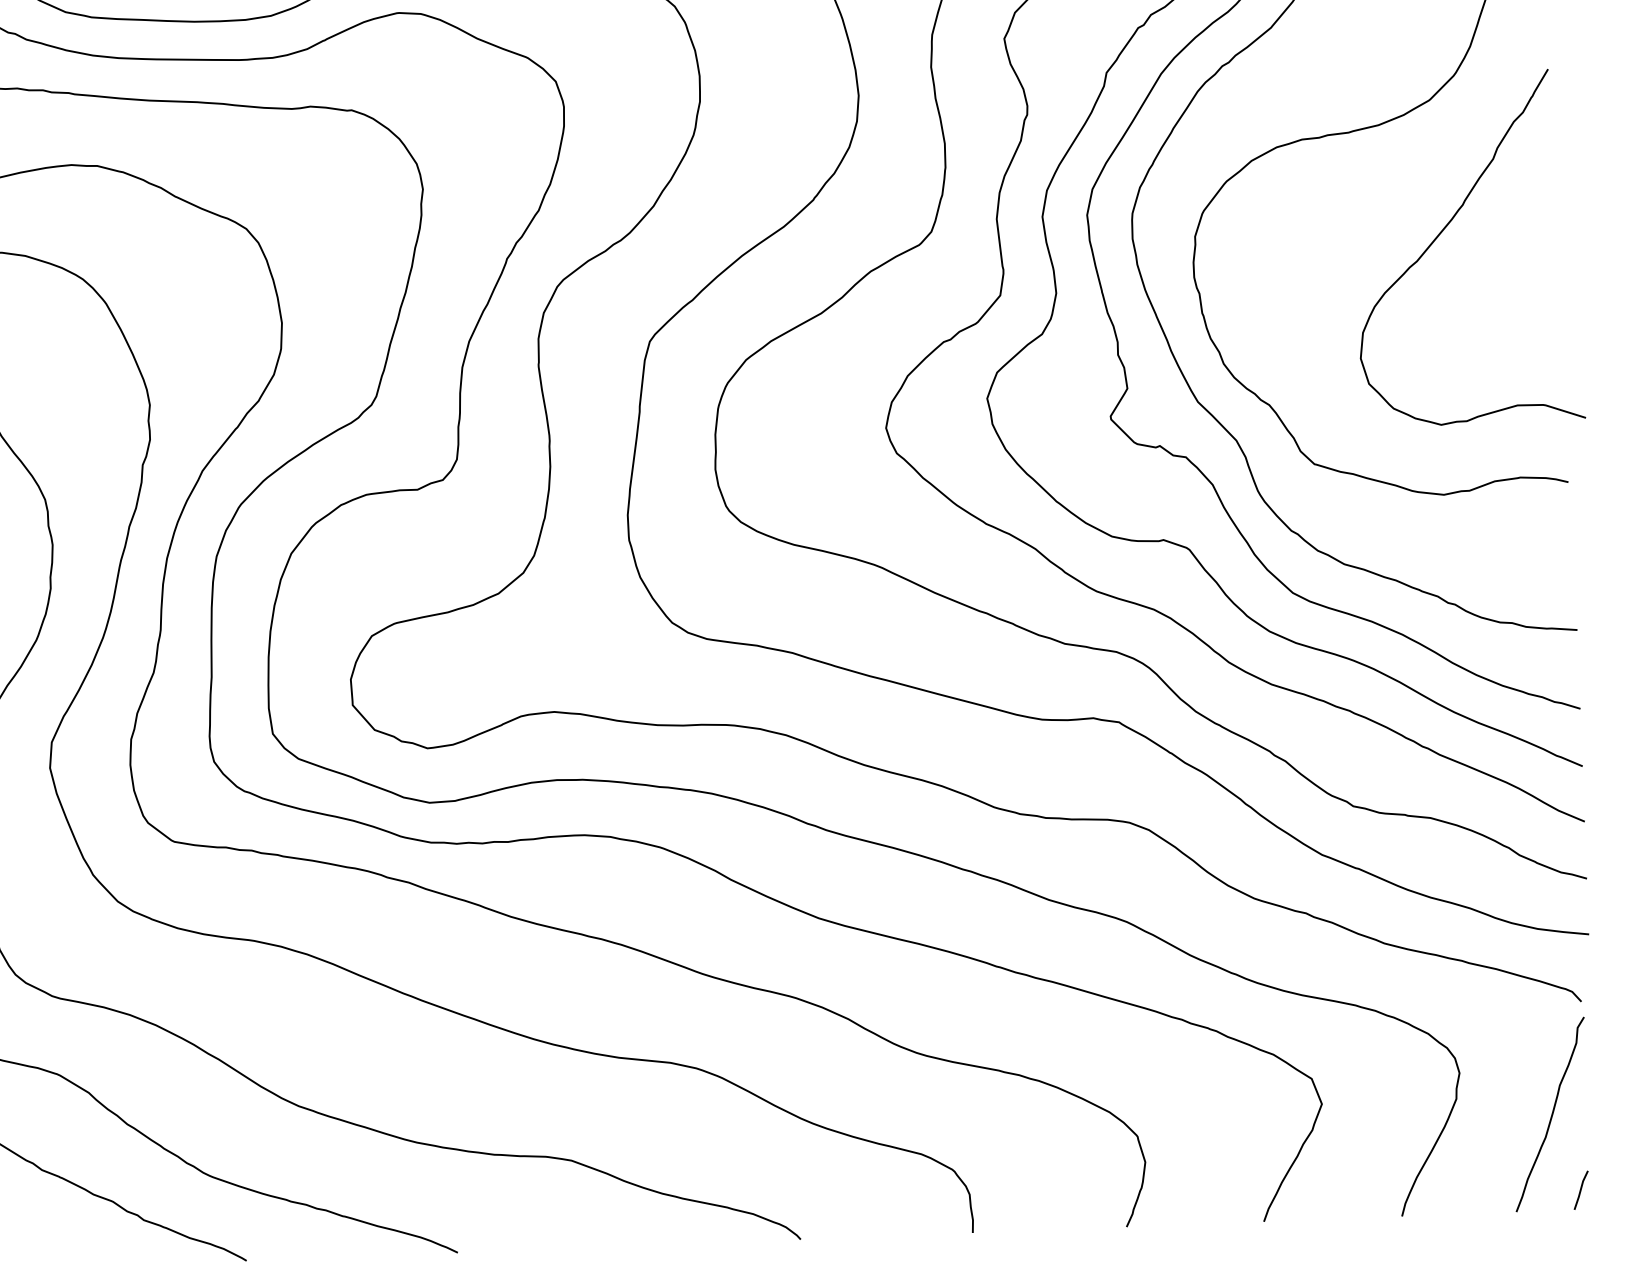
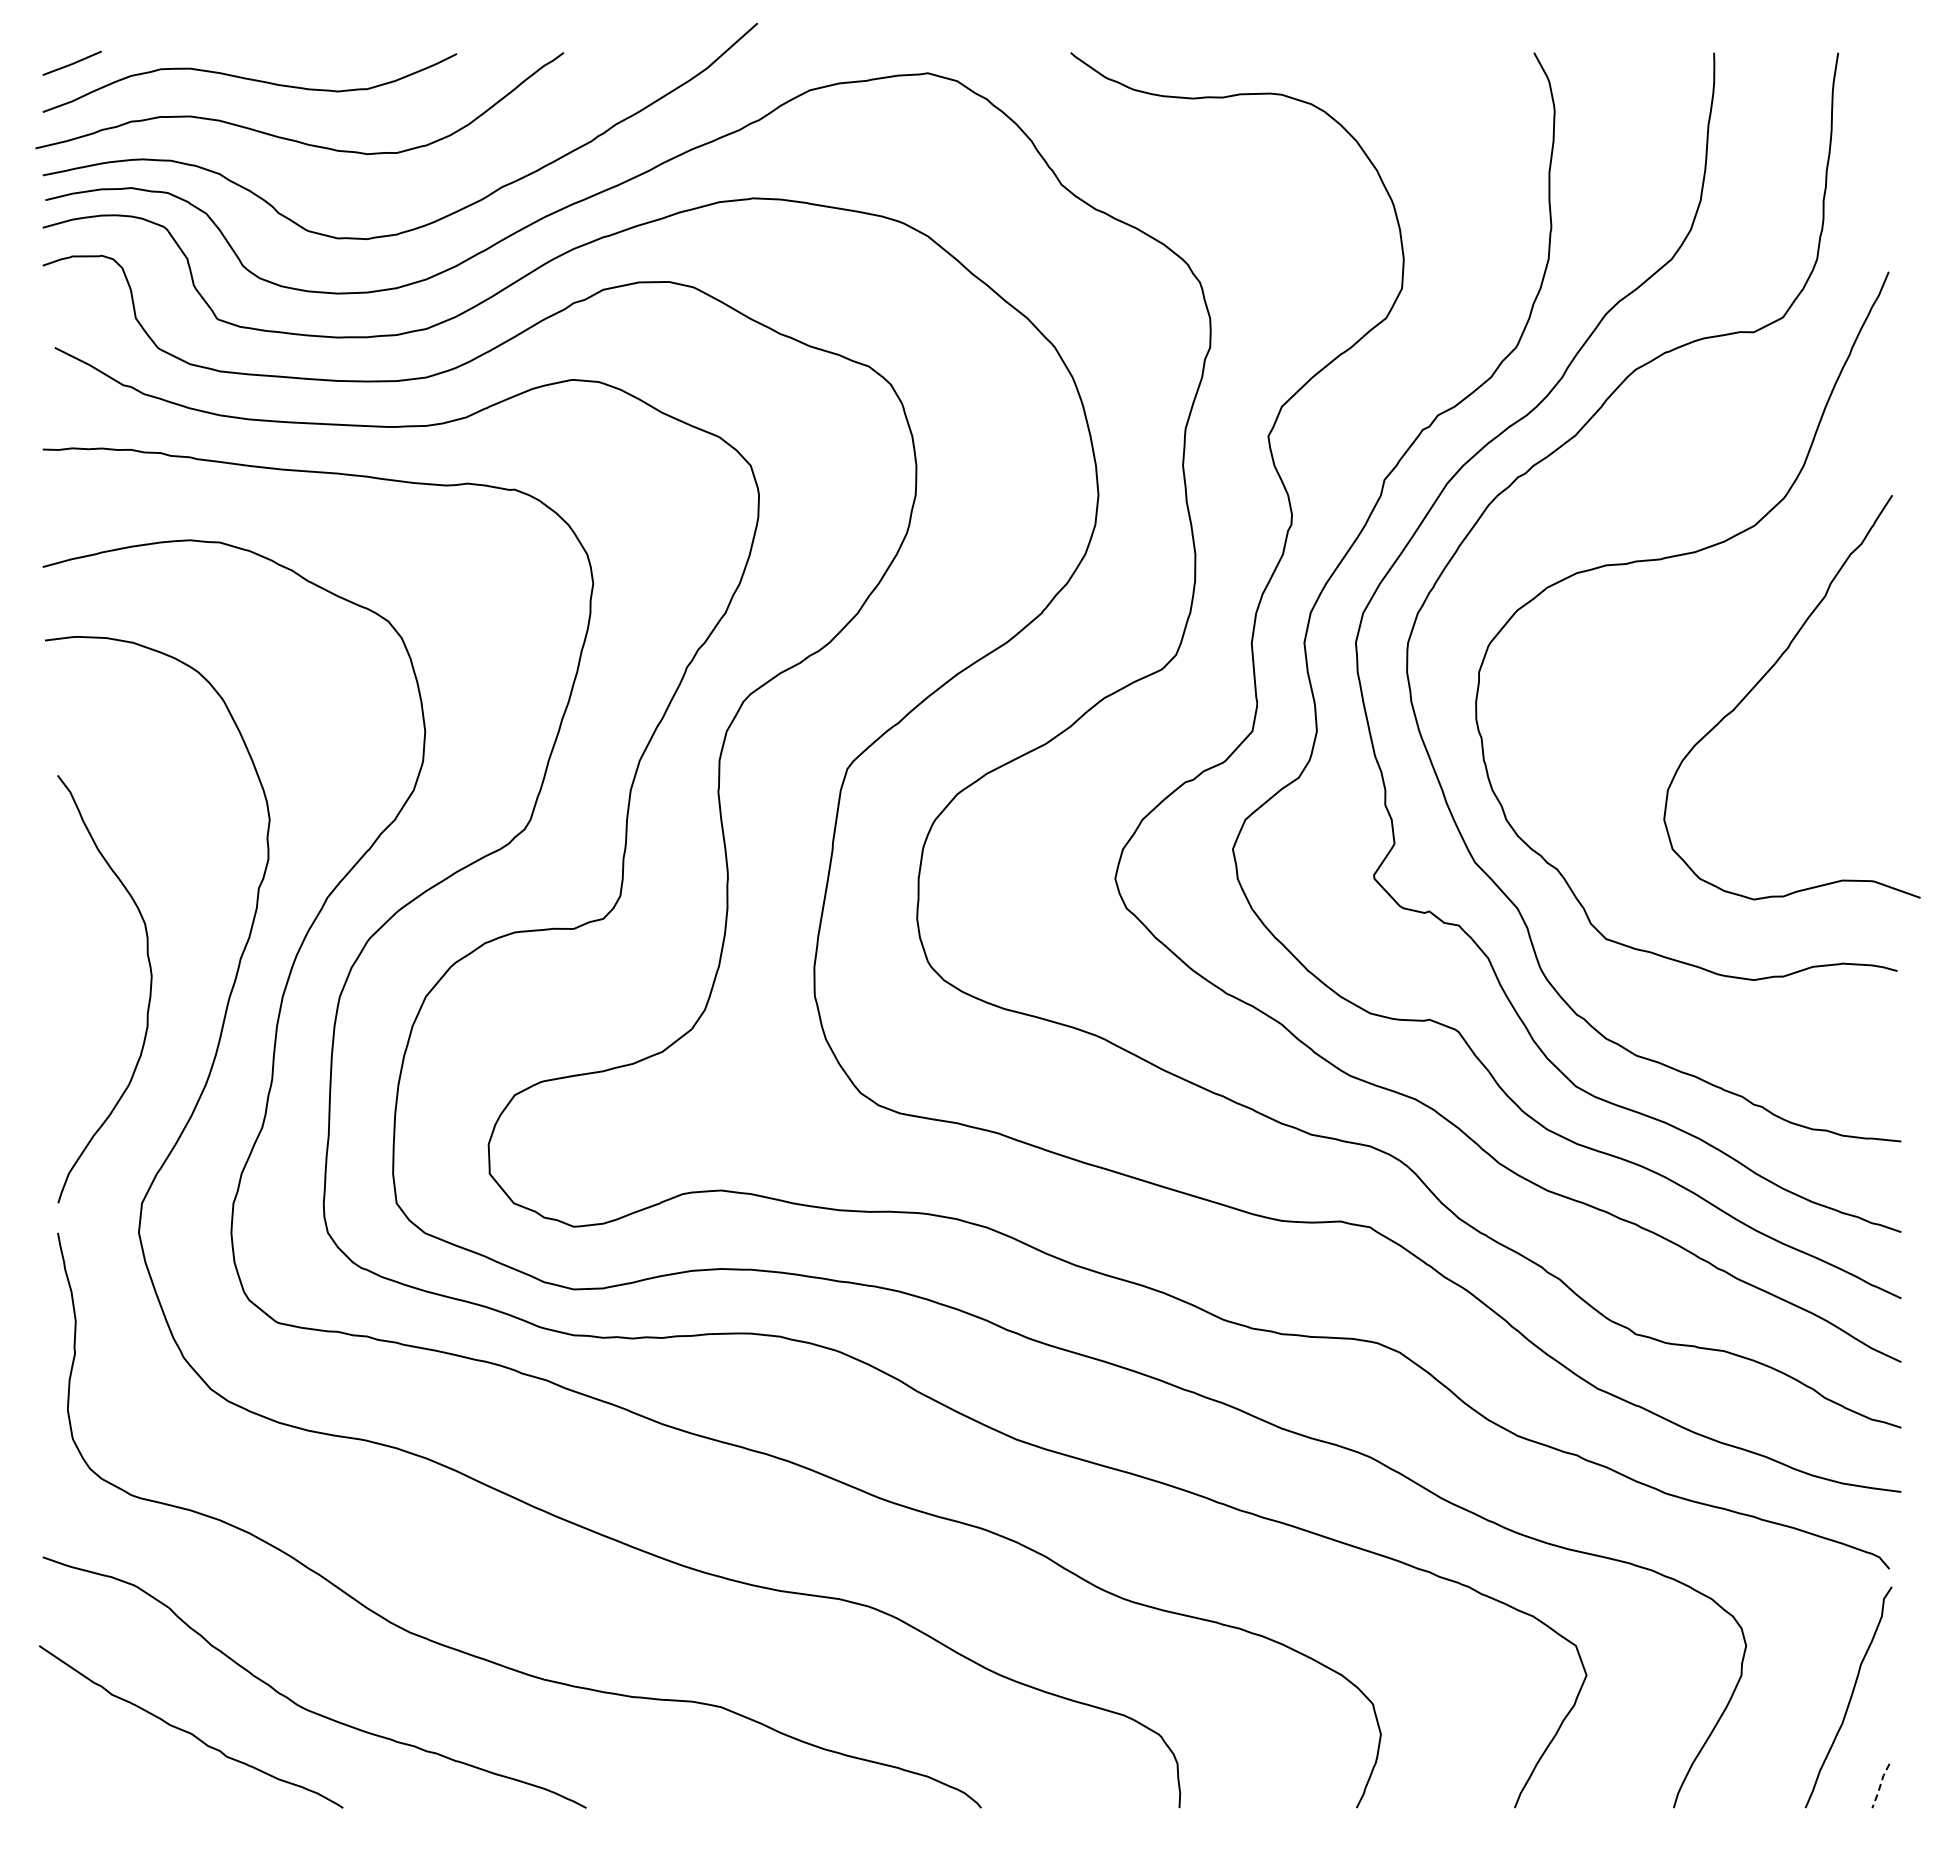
line: (1580, 1189) -> (1880, 1785), solid -> dashed

